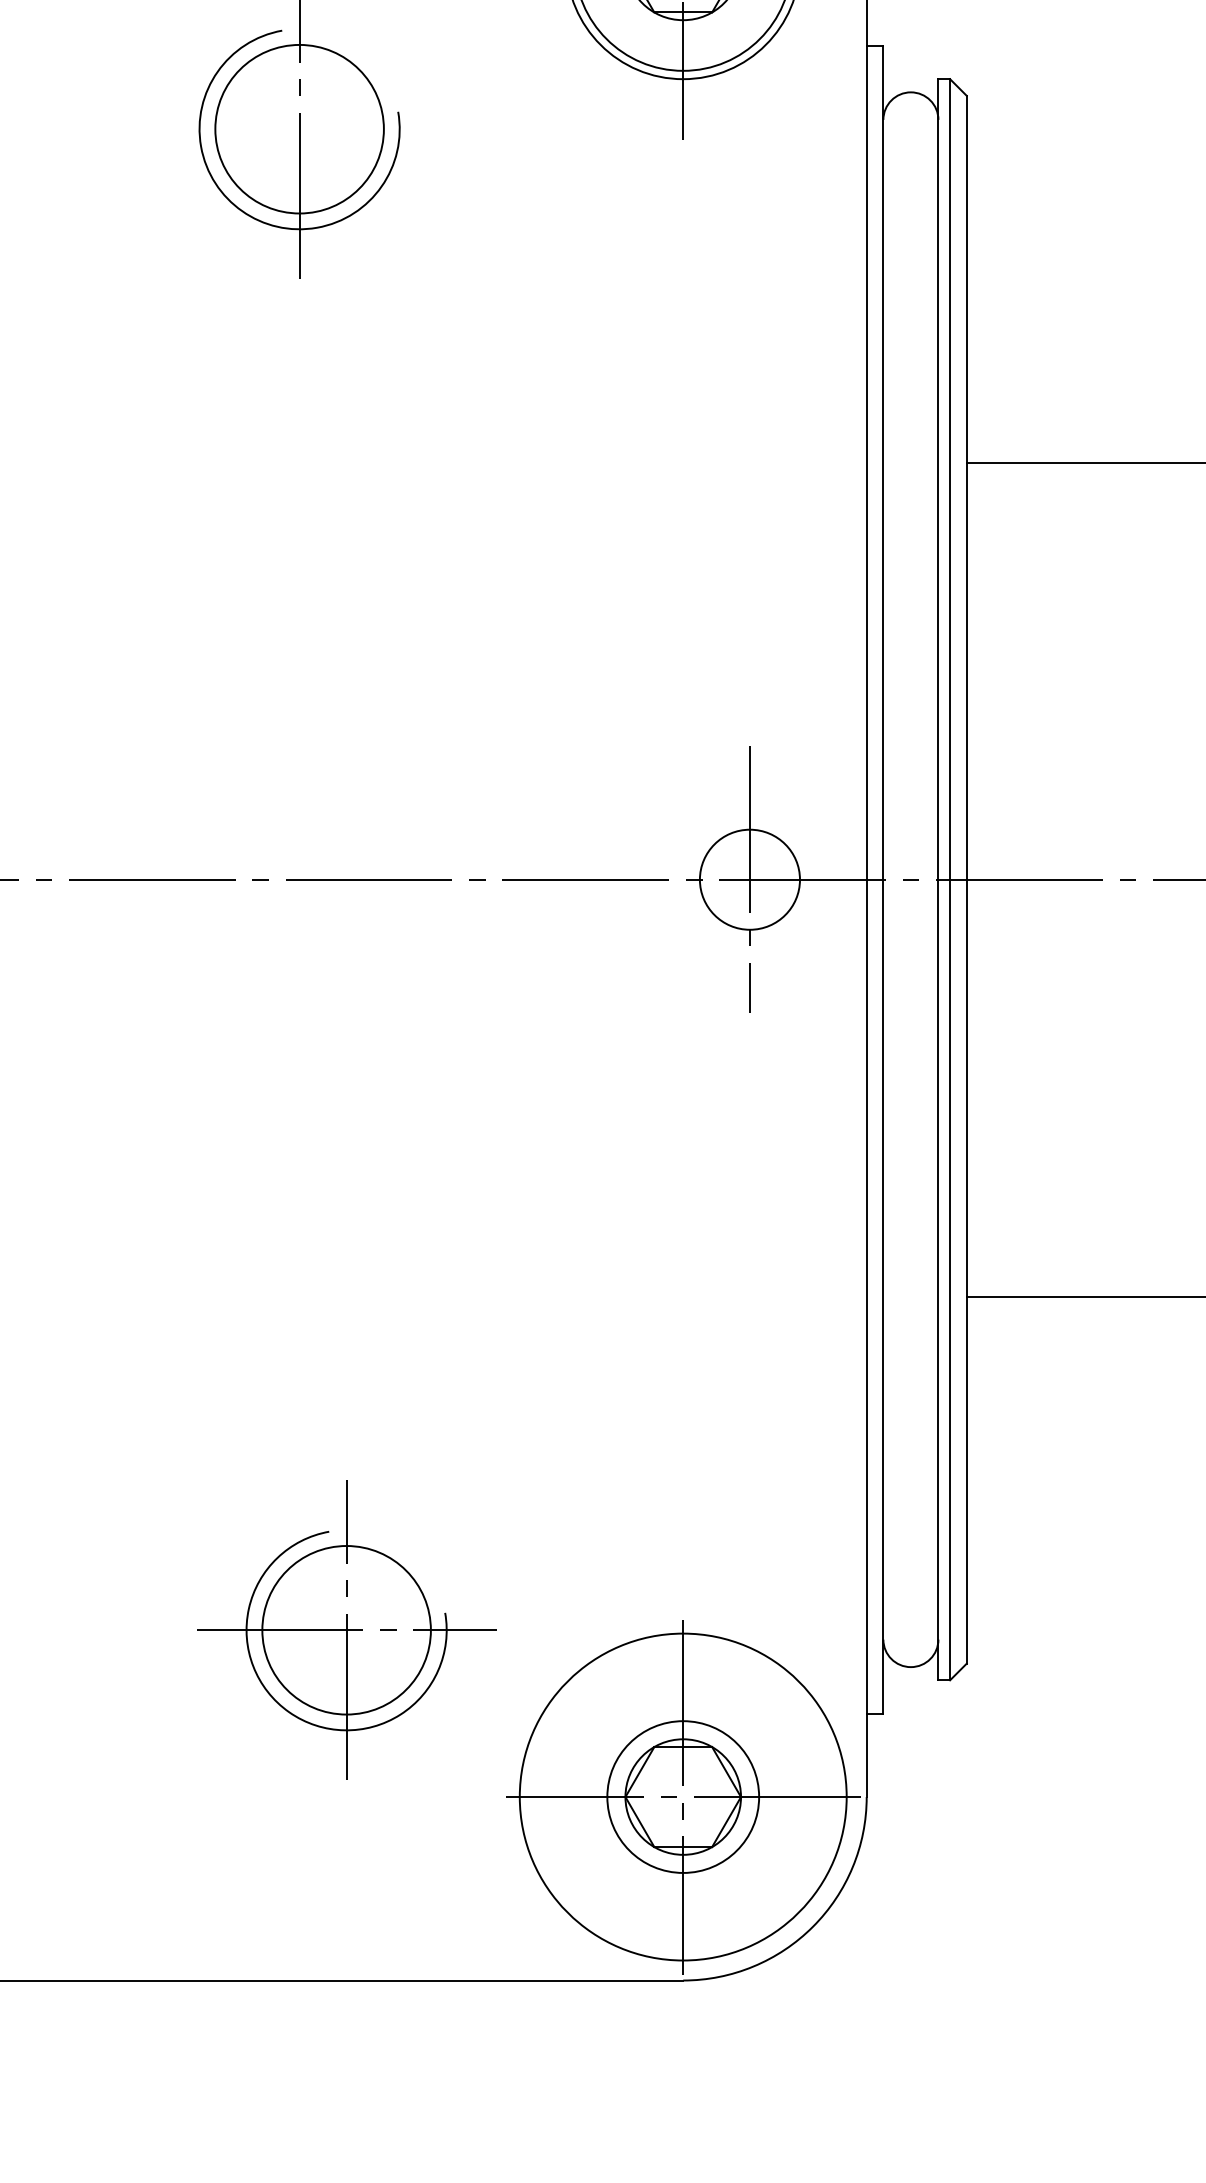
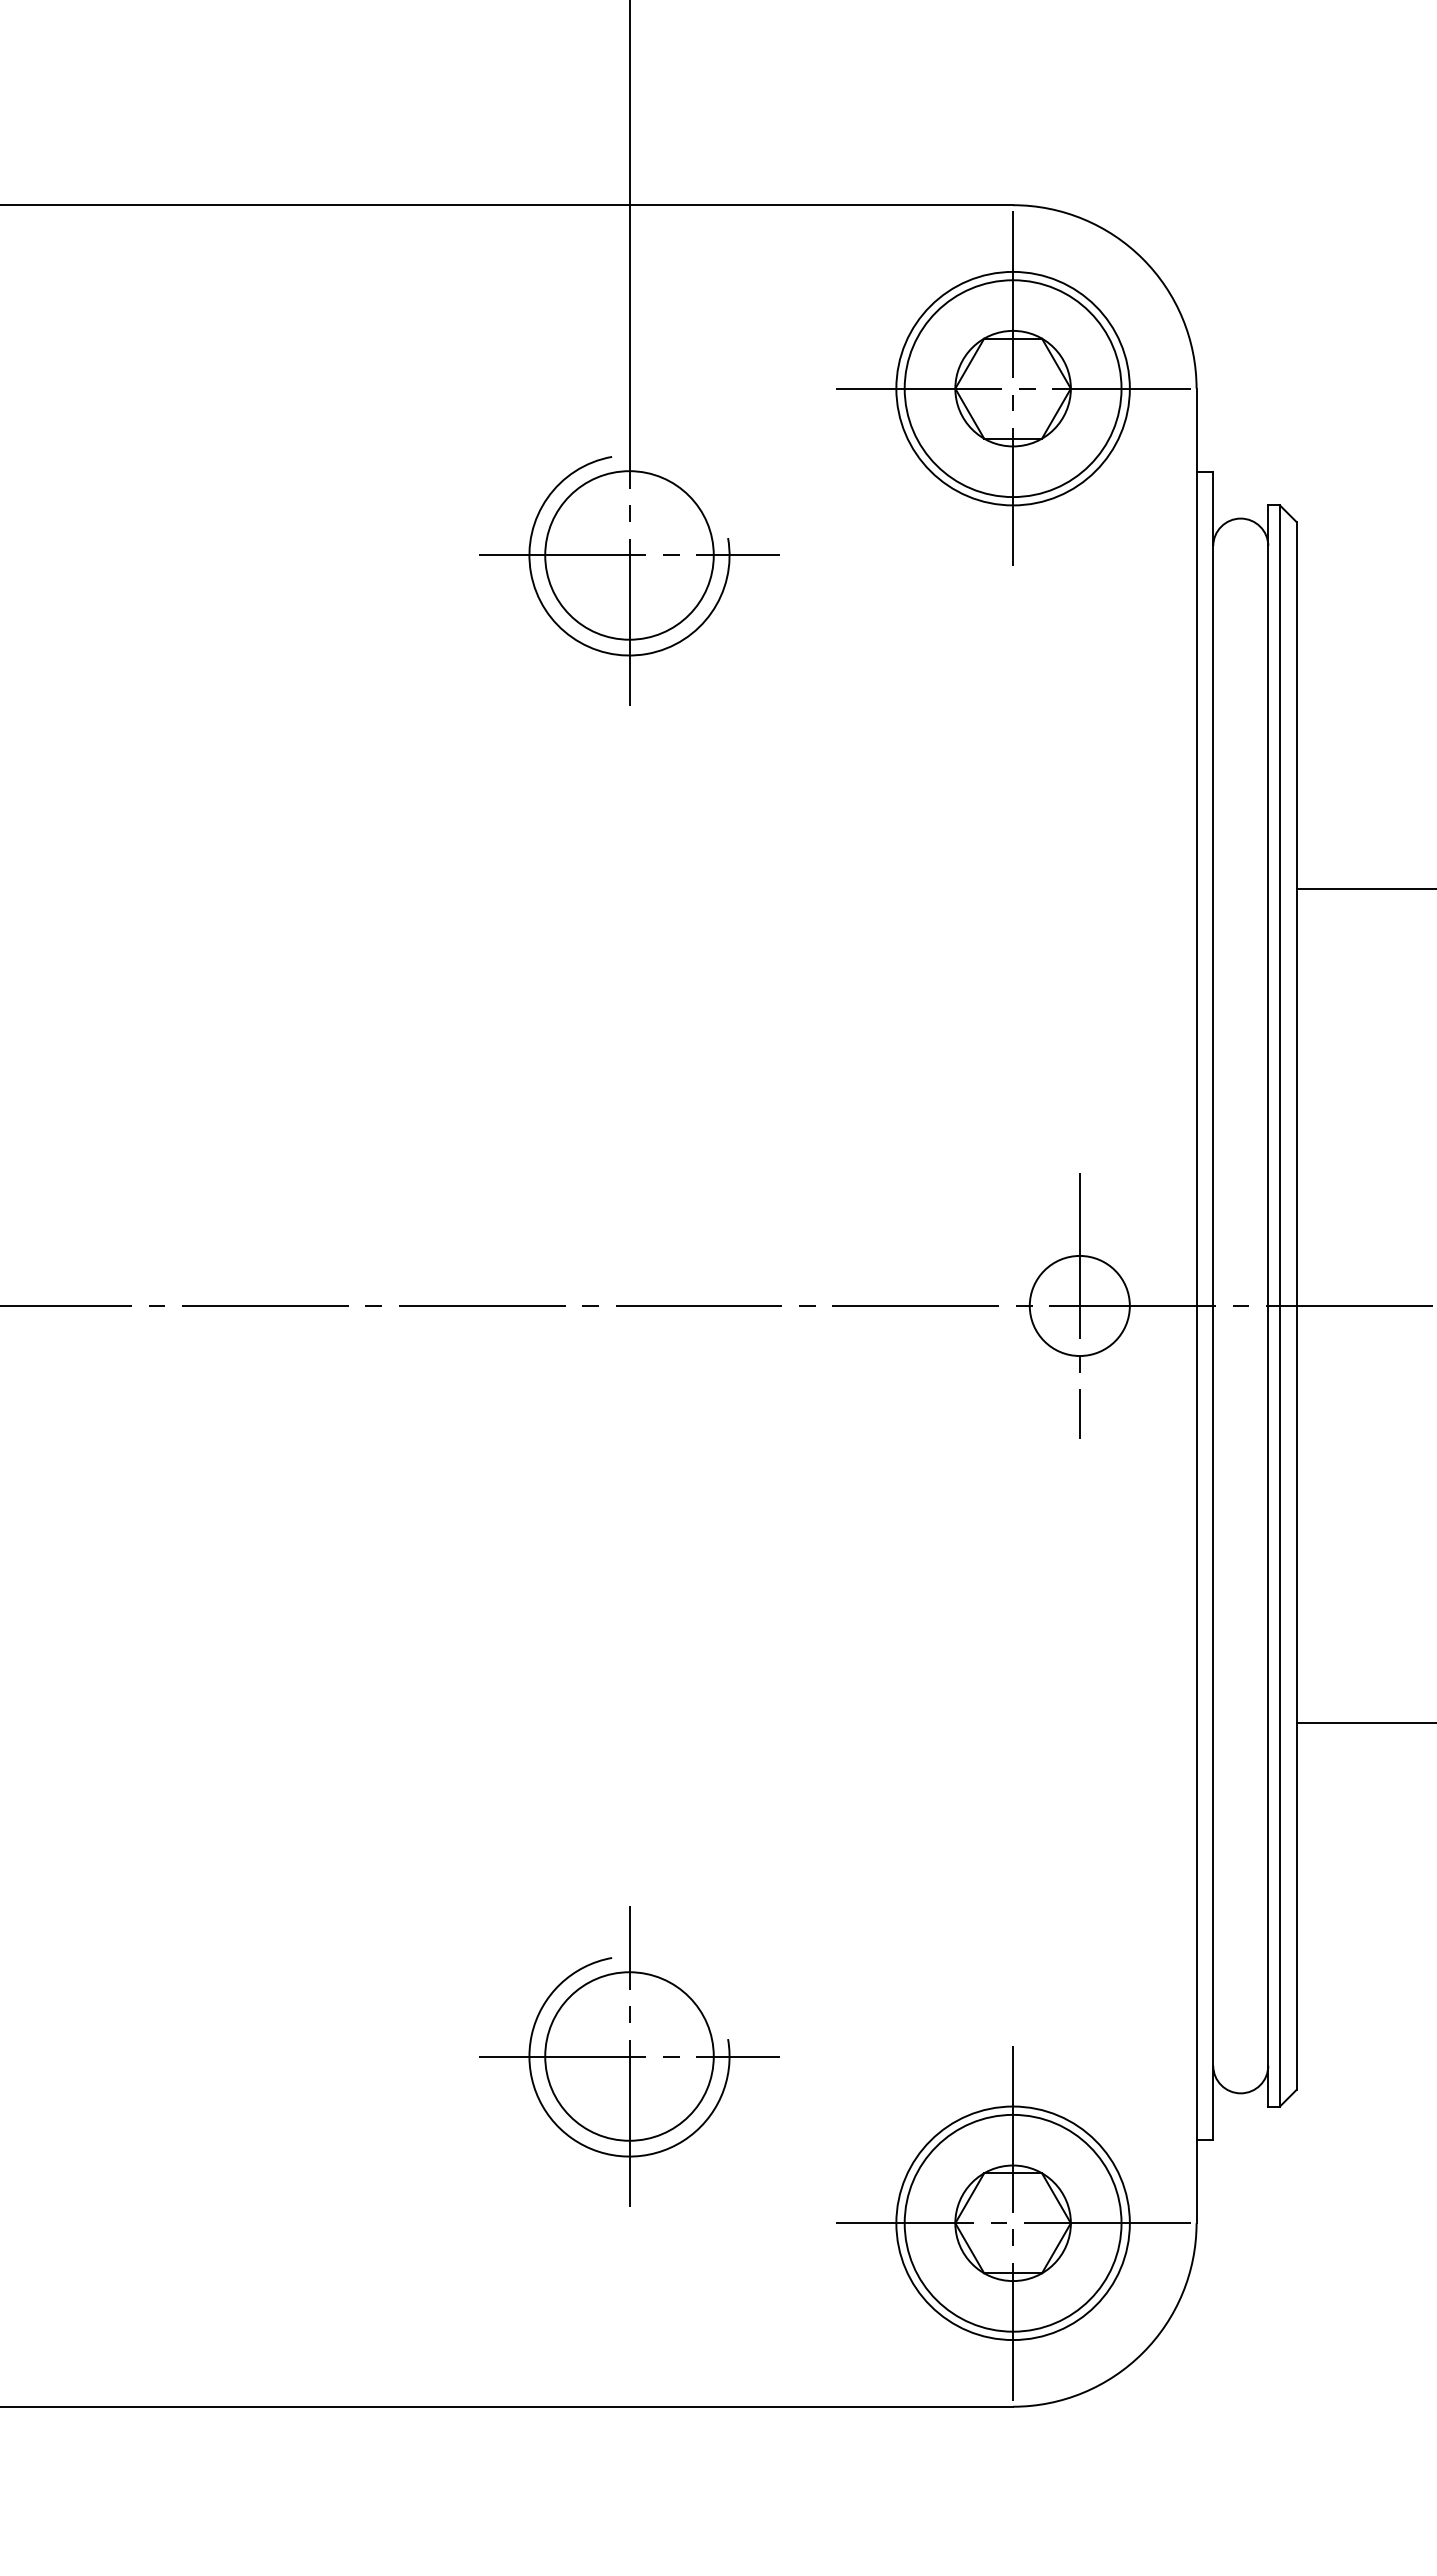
line: (299, 129) -> (629, 555), added
part: (346, 1630) -> (629, 2056), moved
circle: (682, 1796) -> (1012, 2222), size x1.43
circle: (682, 1797) -> (1012, 2223), size x0.71

